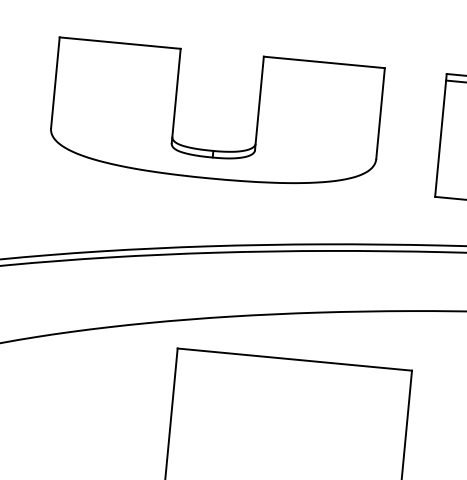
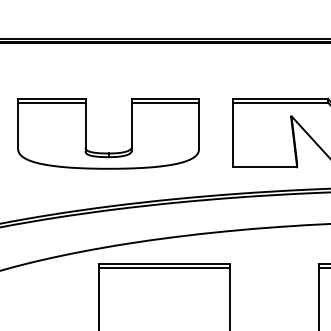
line: (118, 49) -> (51, 102), added
line: (323, 68) -> (165, 102), added
line: (294, 365) -> (164, 267), added

